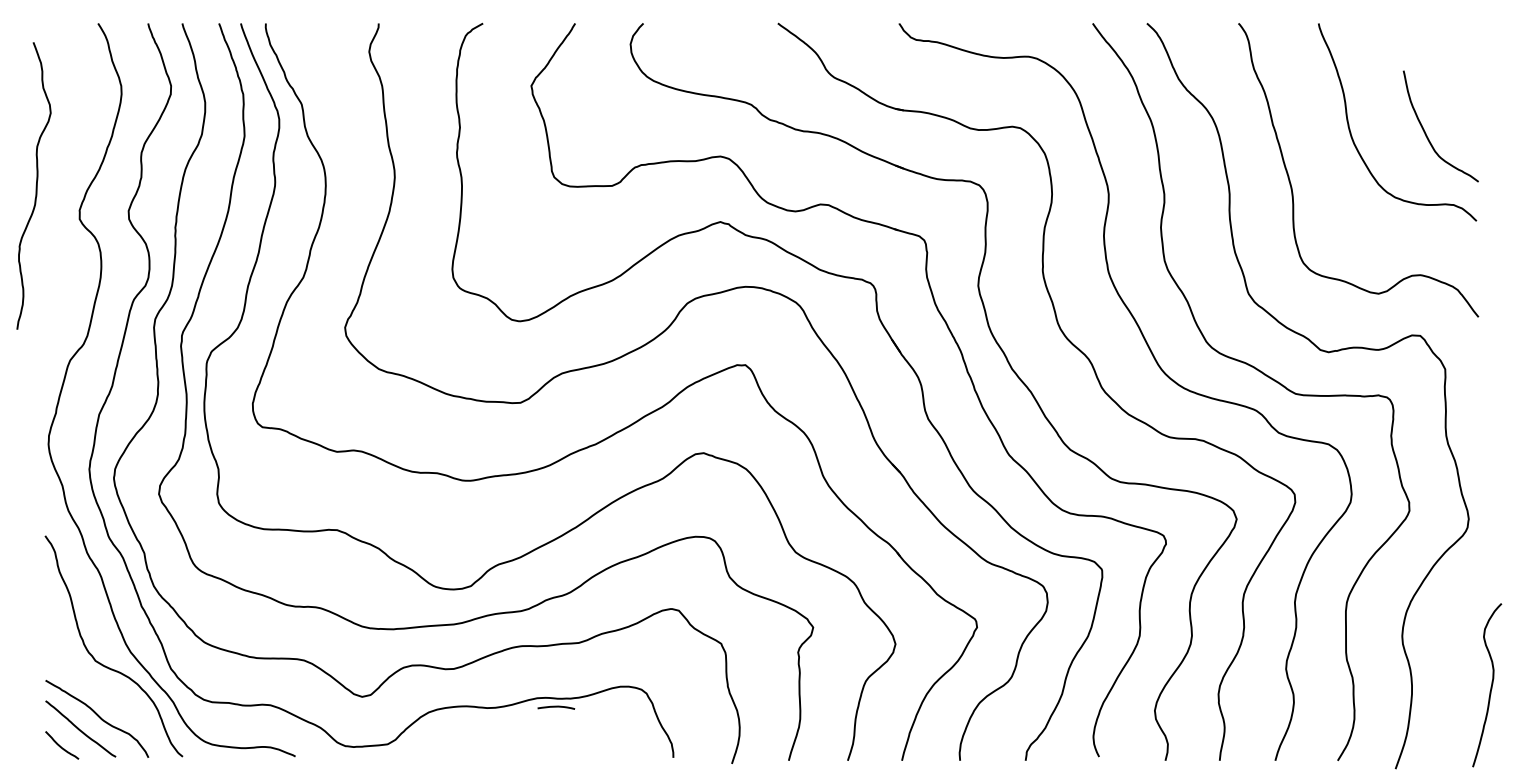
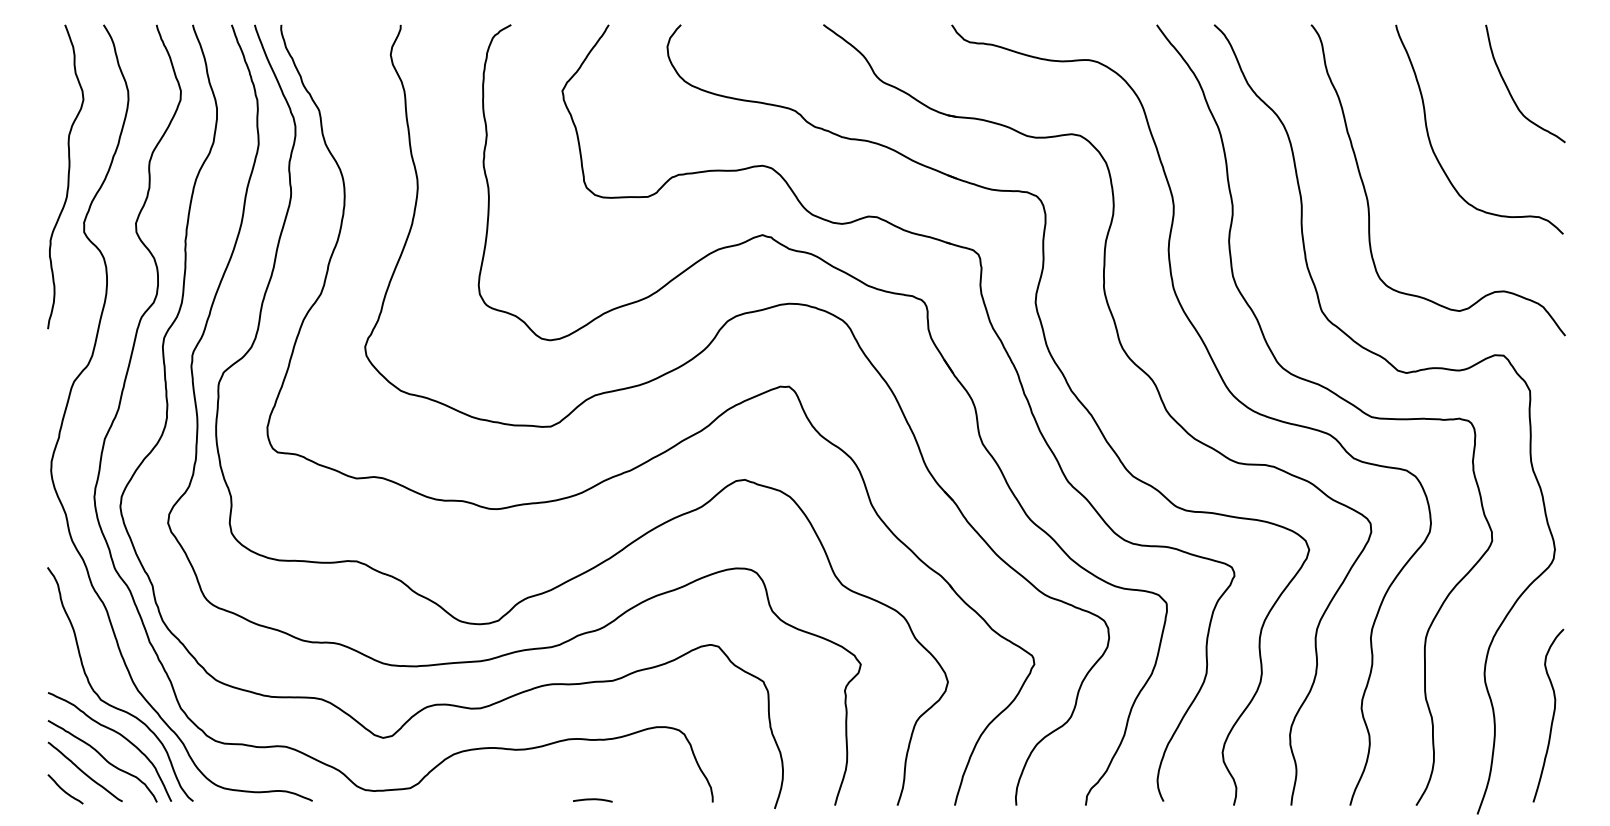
curve: (1425, 131) -> (1509, 89), moved
curve: (35, 185) -> (67, 176), moved
curve: (1490, 685) -> (1552, 715), moved
curve: (110, 692) -> (116, 733), added
curve: (556, 707) -> (592, 800), moved

